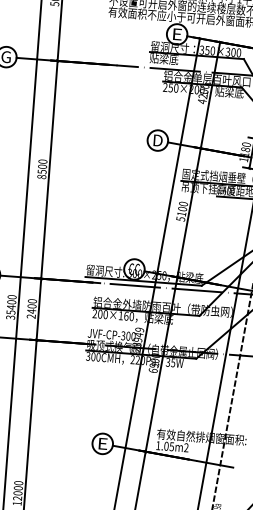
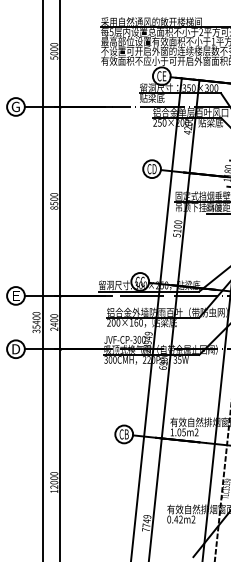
text: (176, 34) -> (161, 76), E -> CE
text: (157, 140) -> (151, 169), D -> CD
text: (101, 443) -> (123, 434), E -> CB

